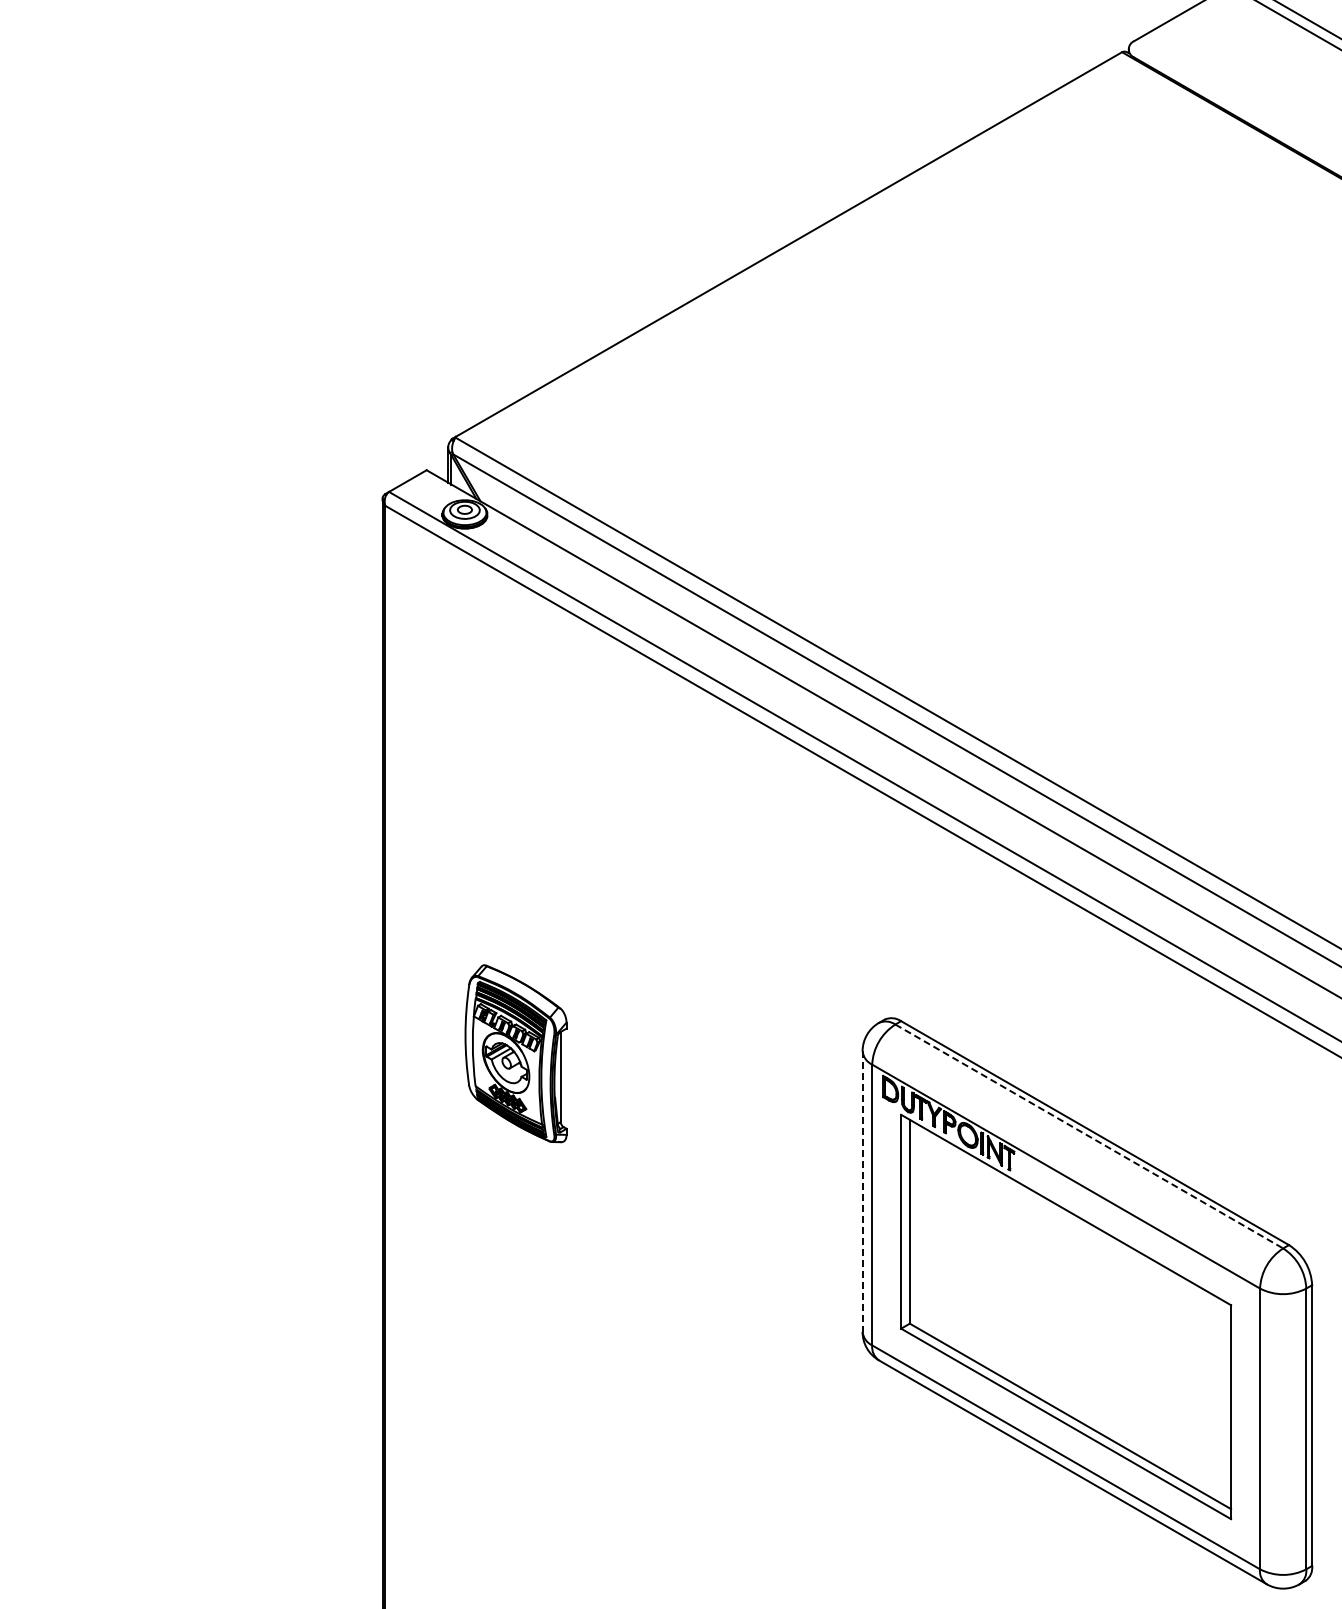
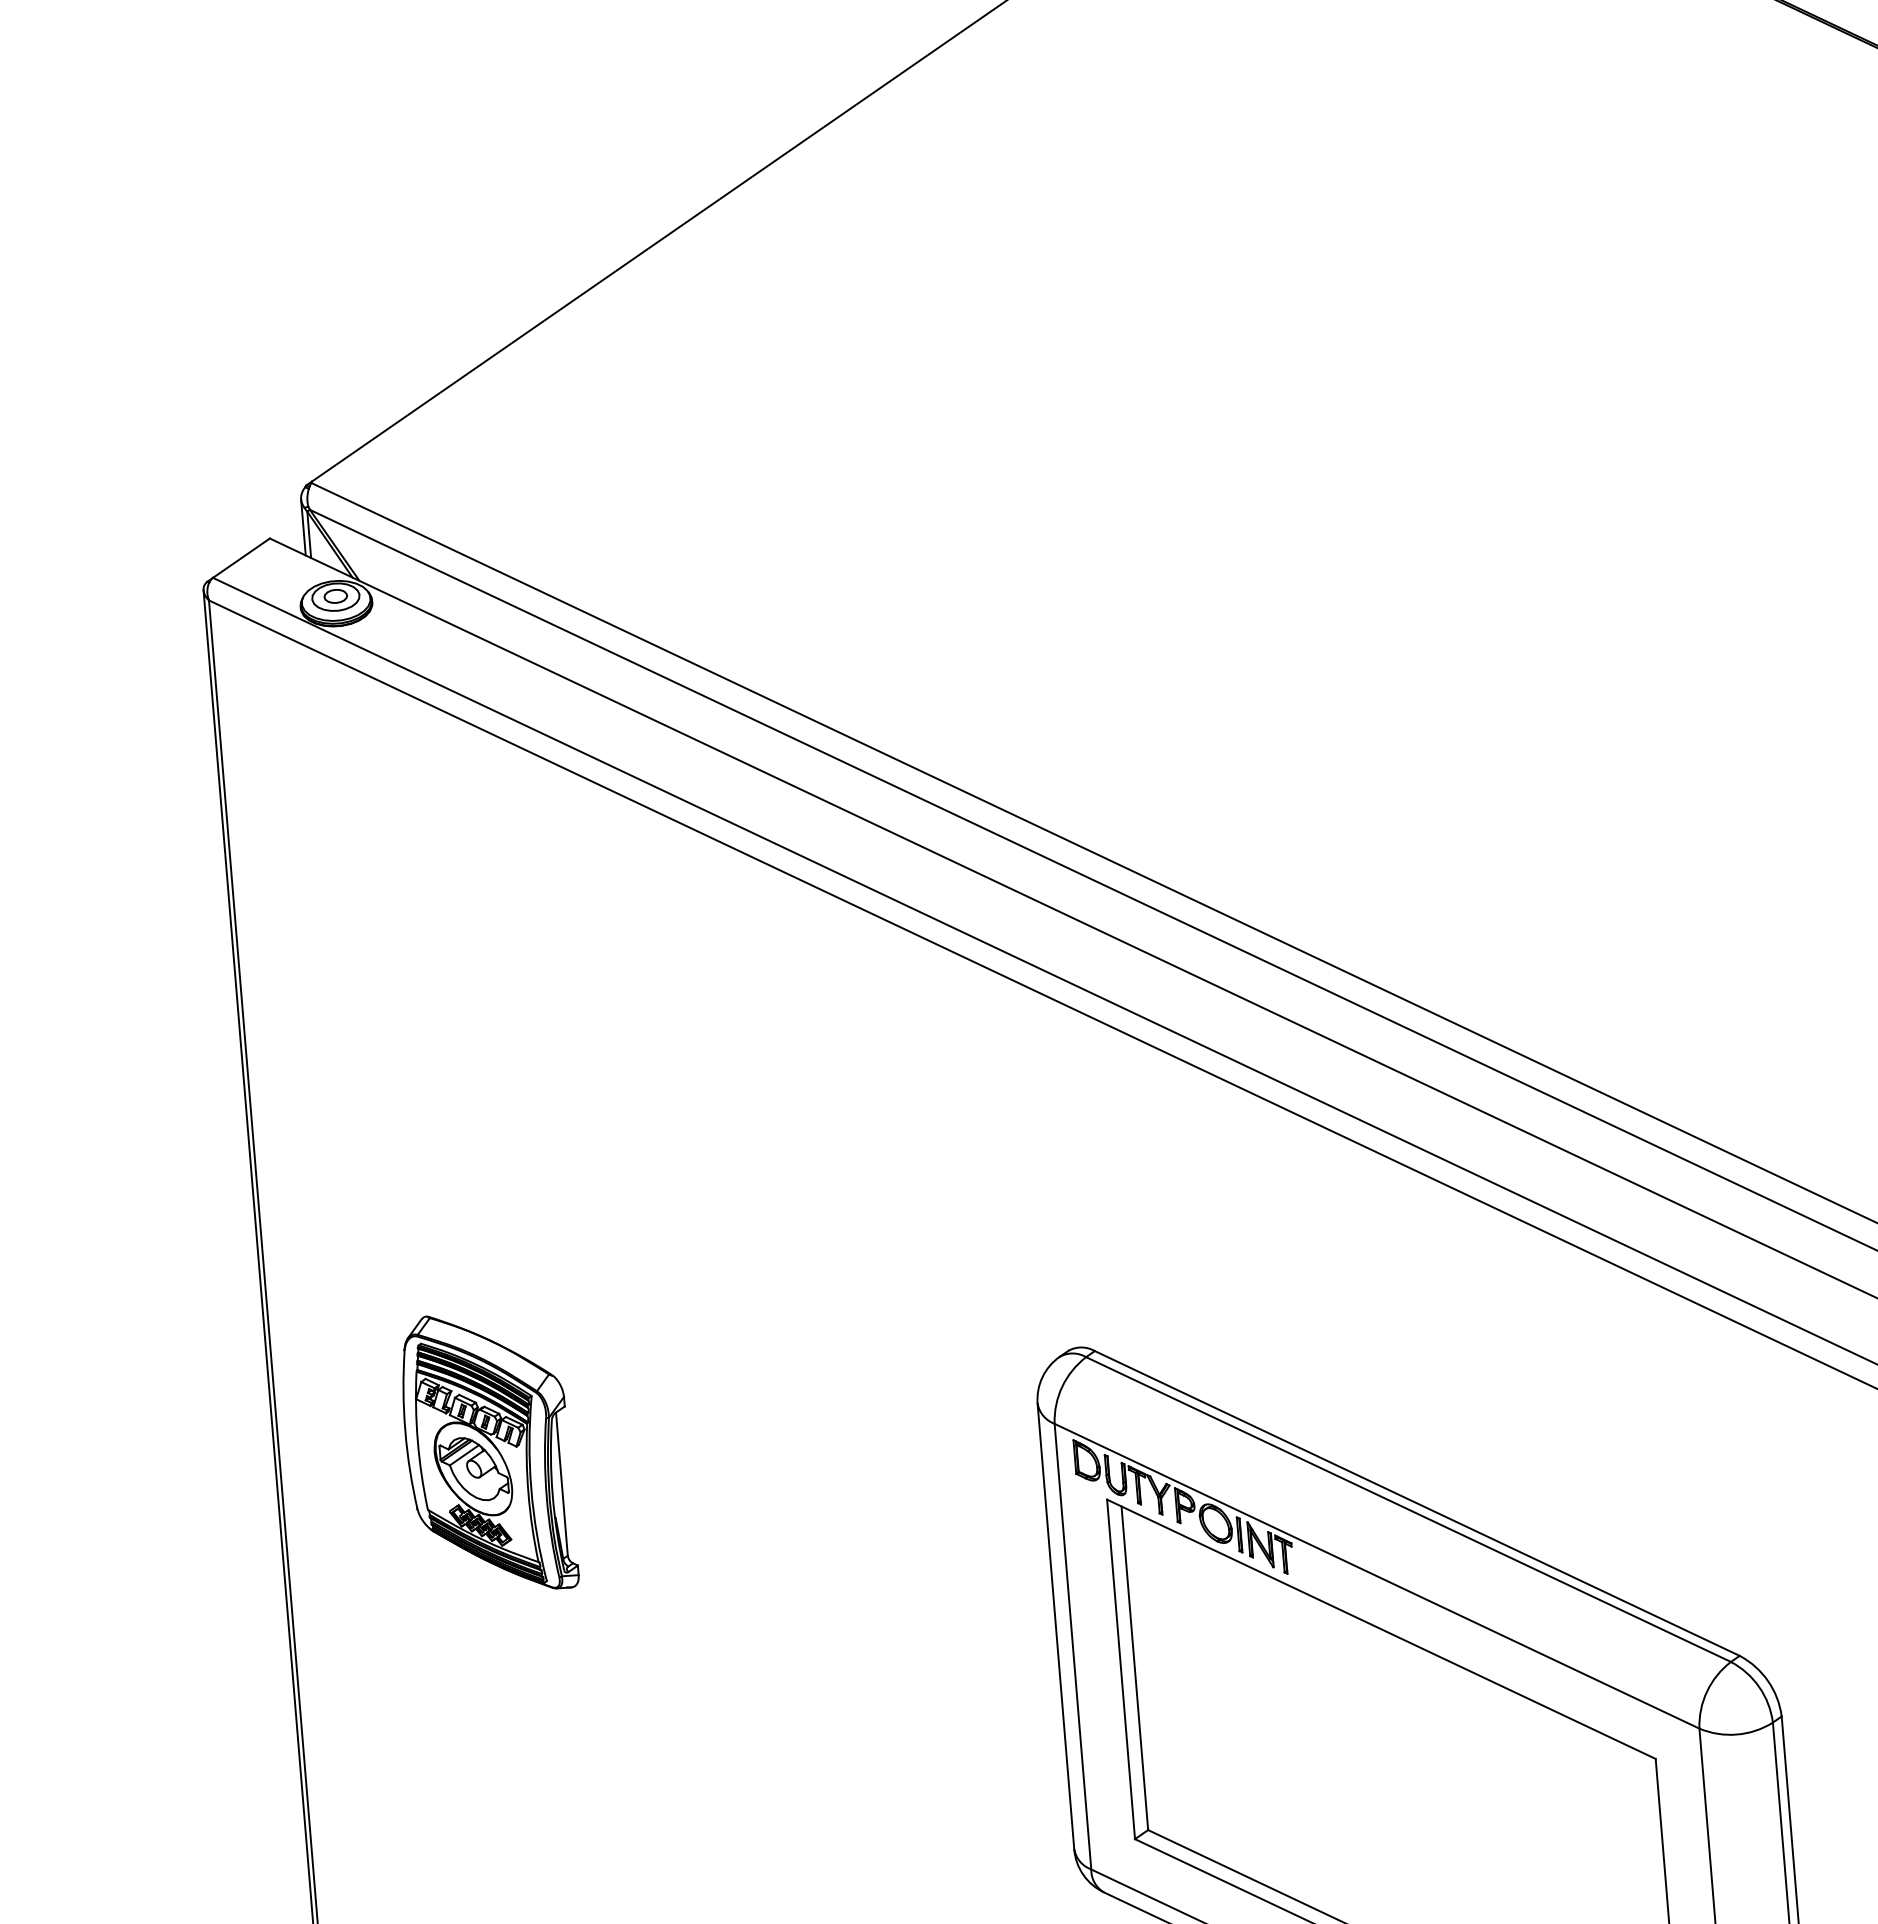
line: (1089, 1136) -> (1408, 1509), dashed -> solid
line: (862, 1192) -> (1055, 1628), dashed -> solid

